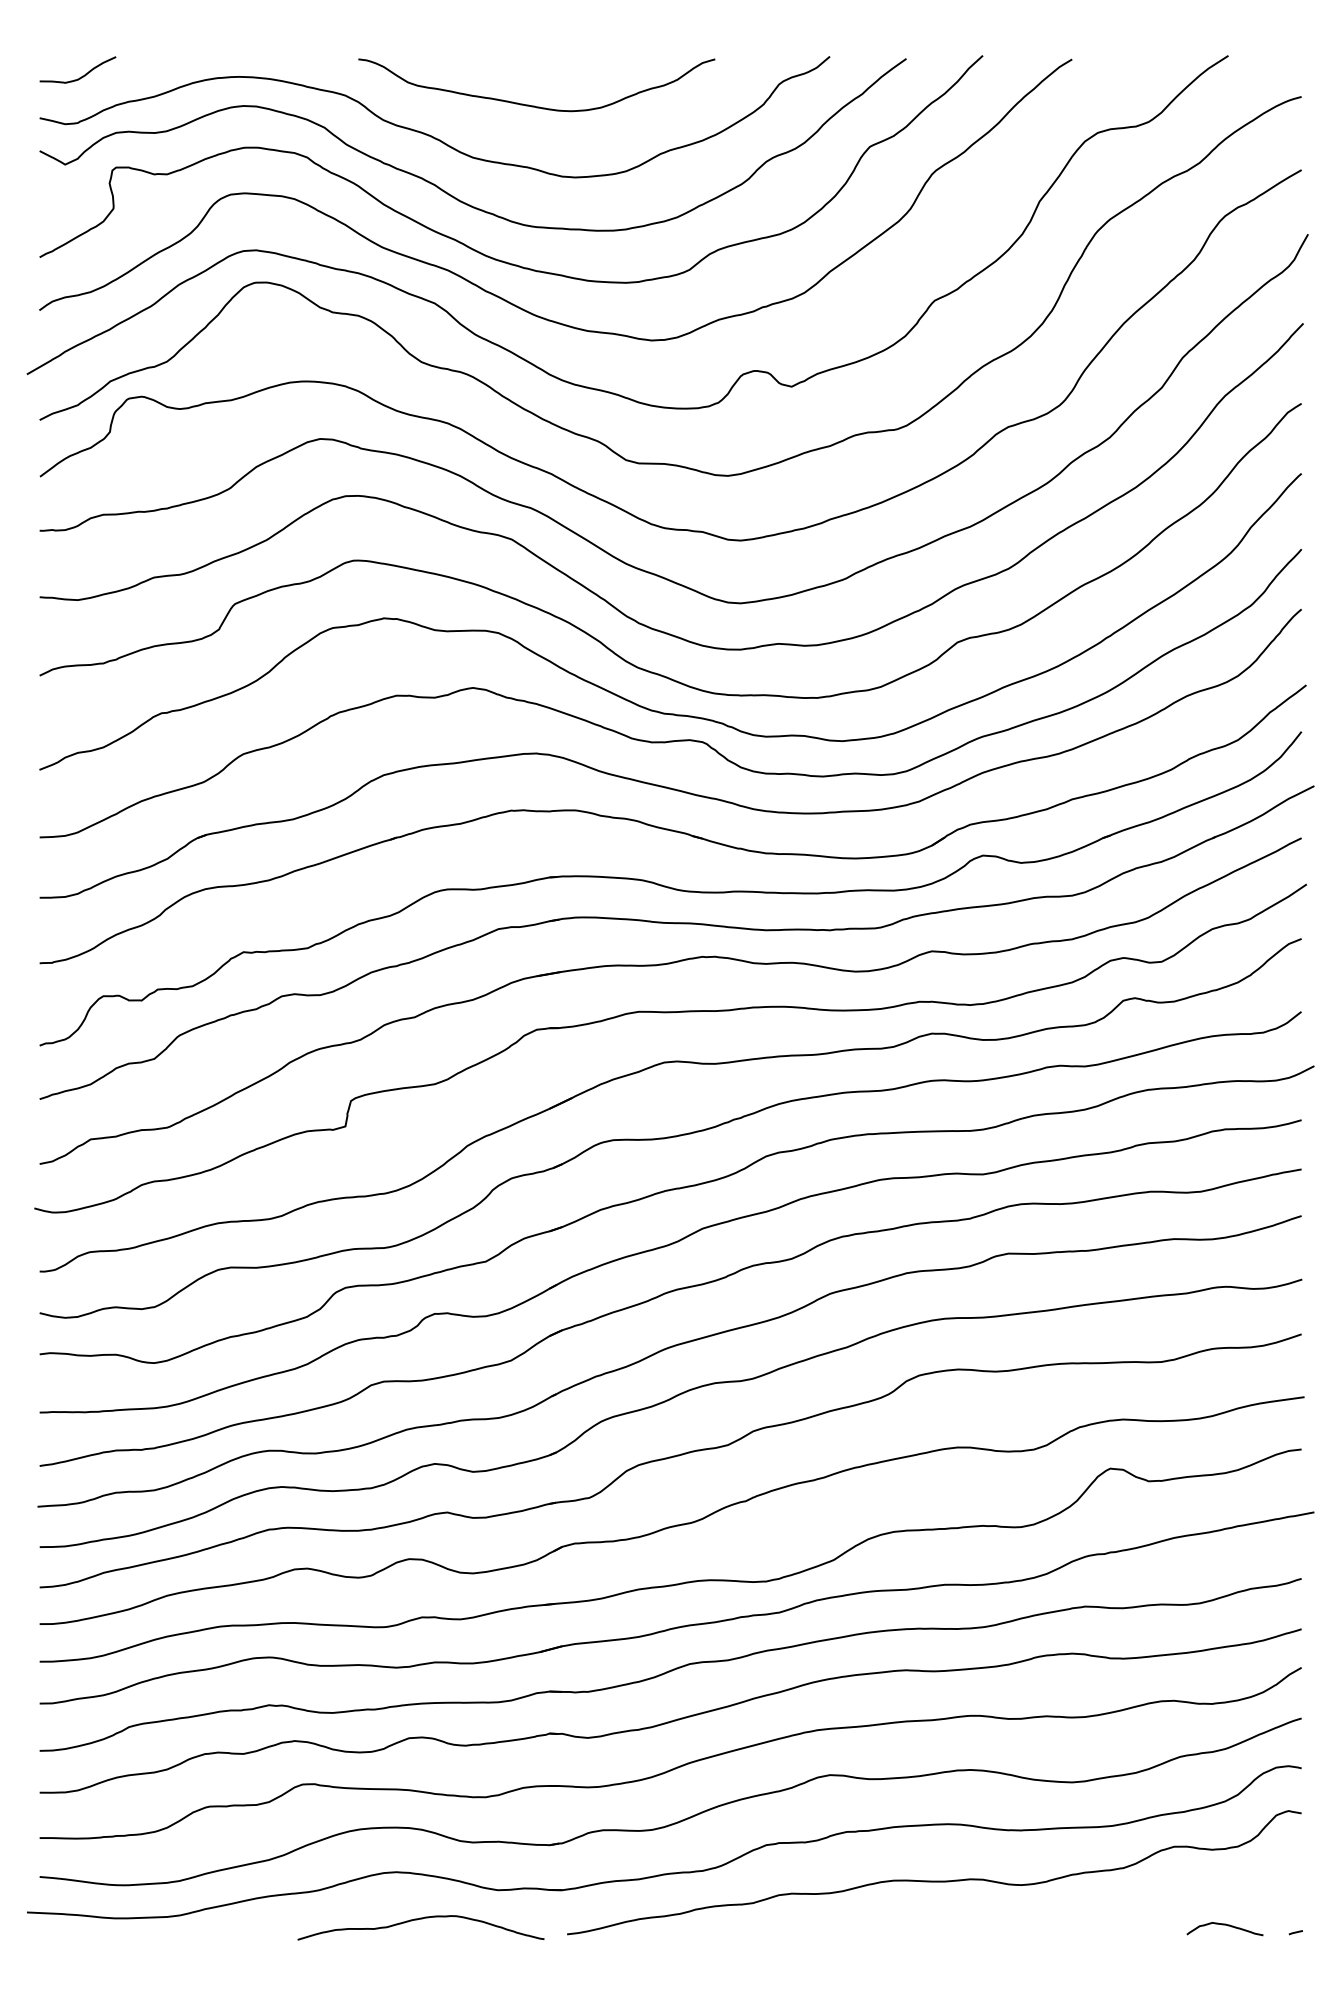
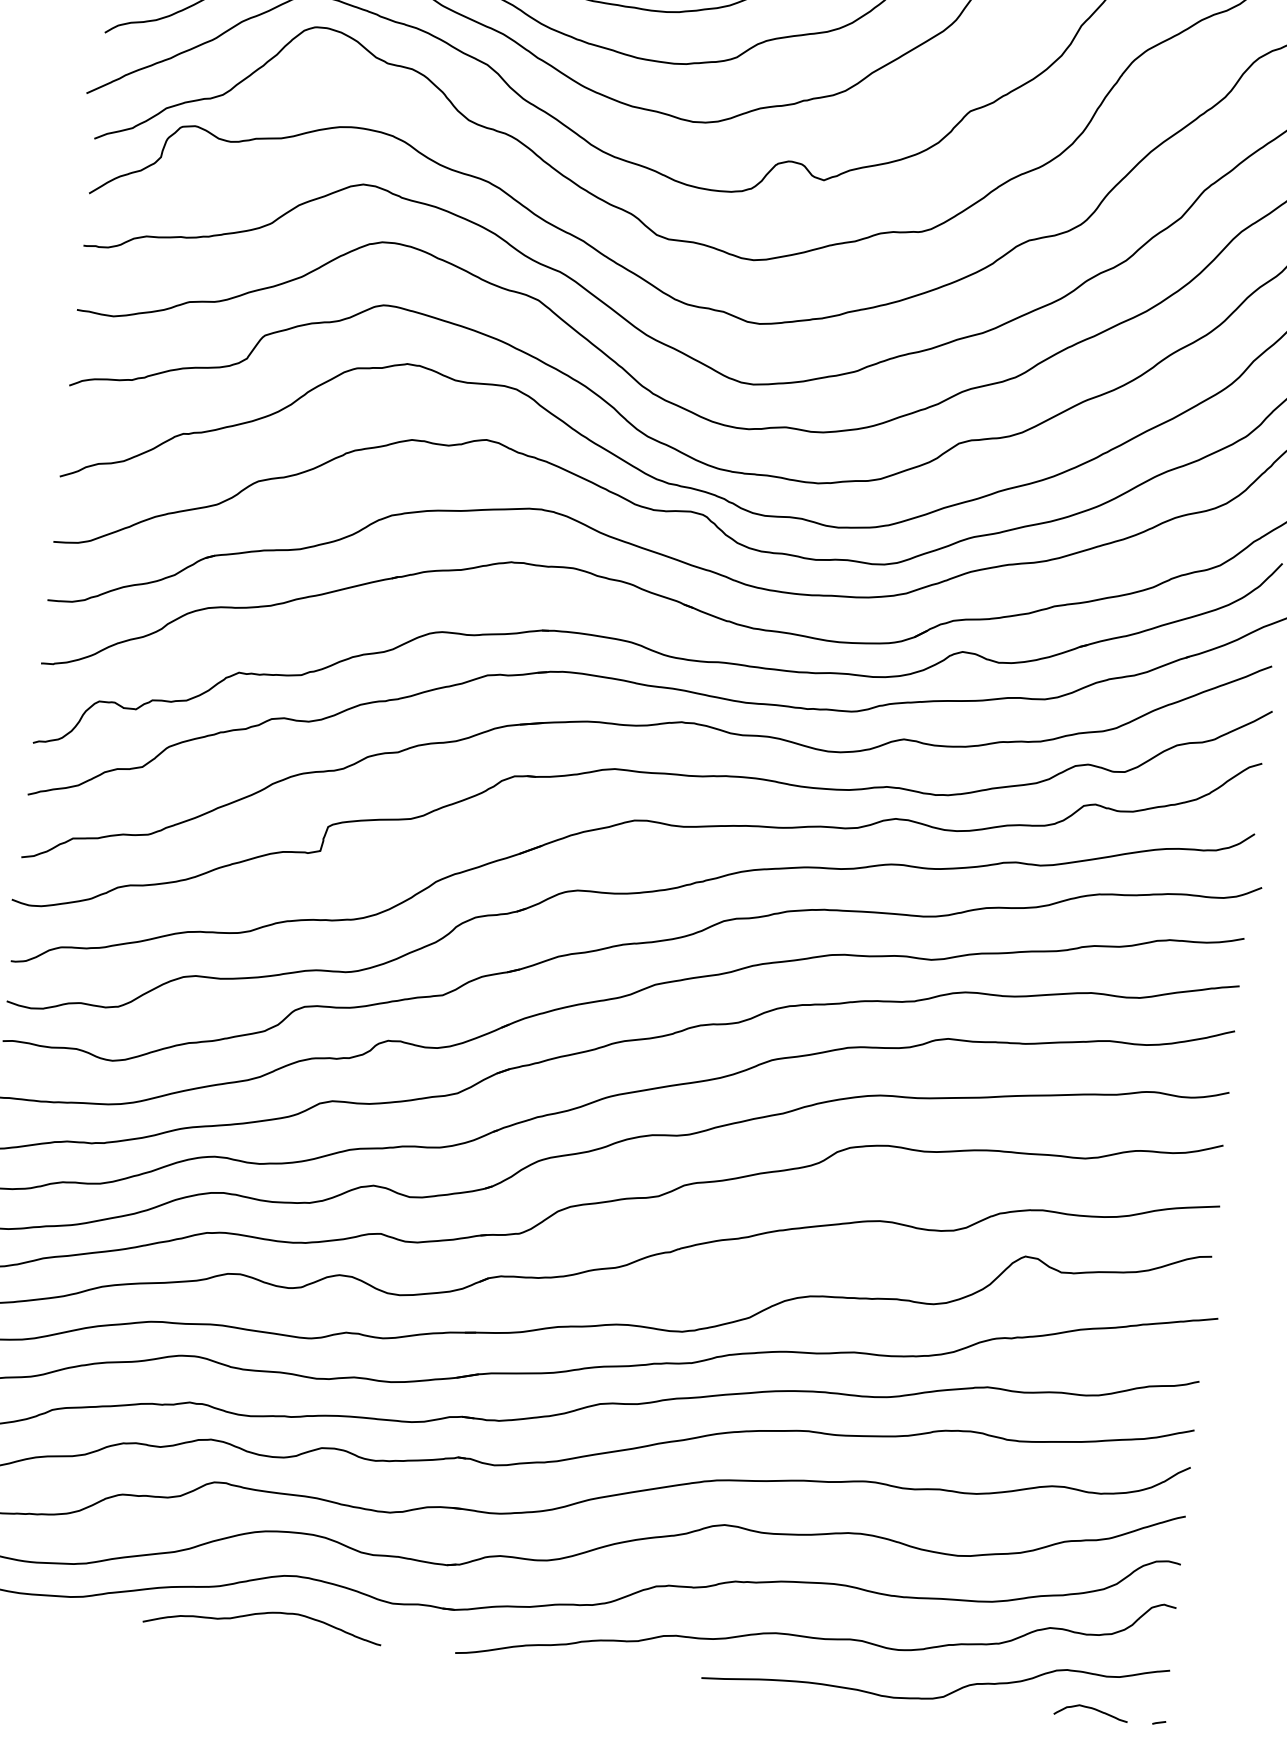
curve: (417, 1920) -> (260, 1614), moved
curve: (1067, 1928) -> (939, 1696), added

